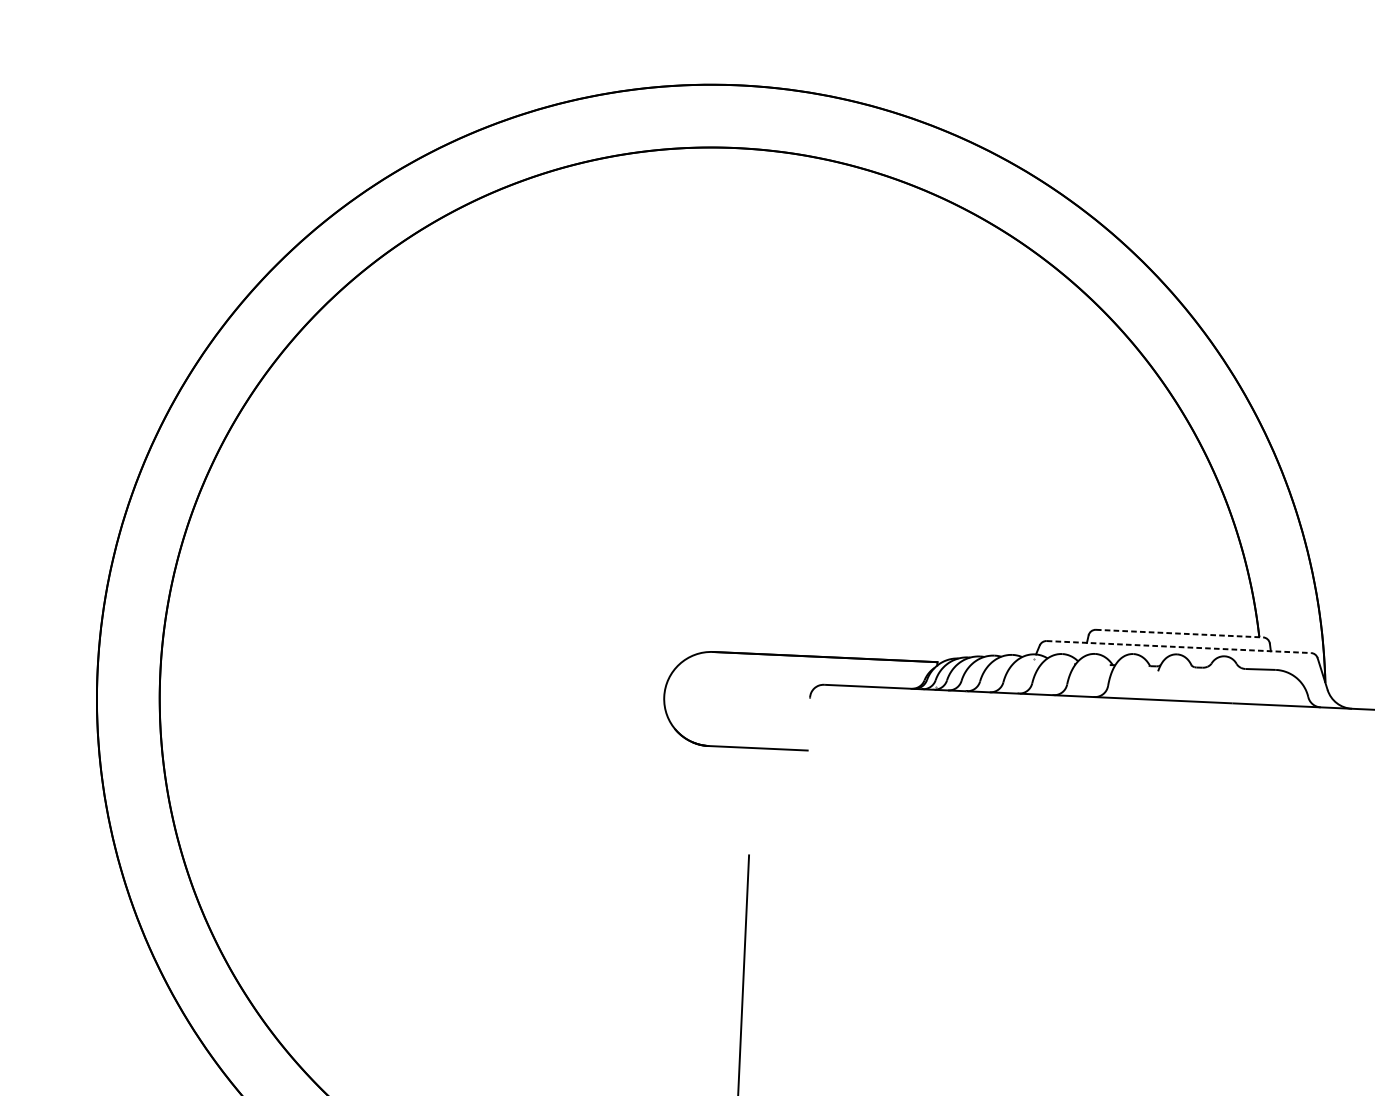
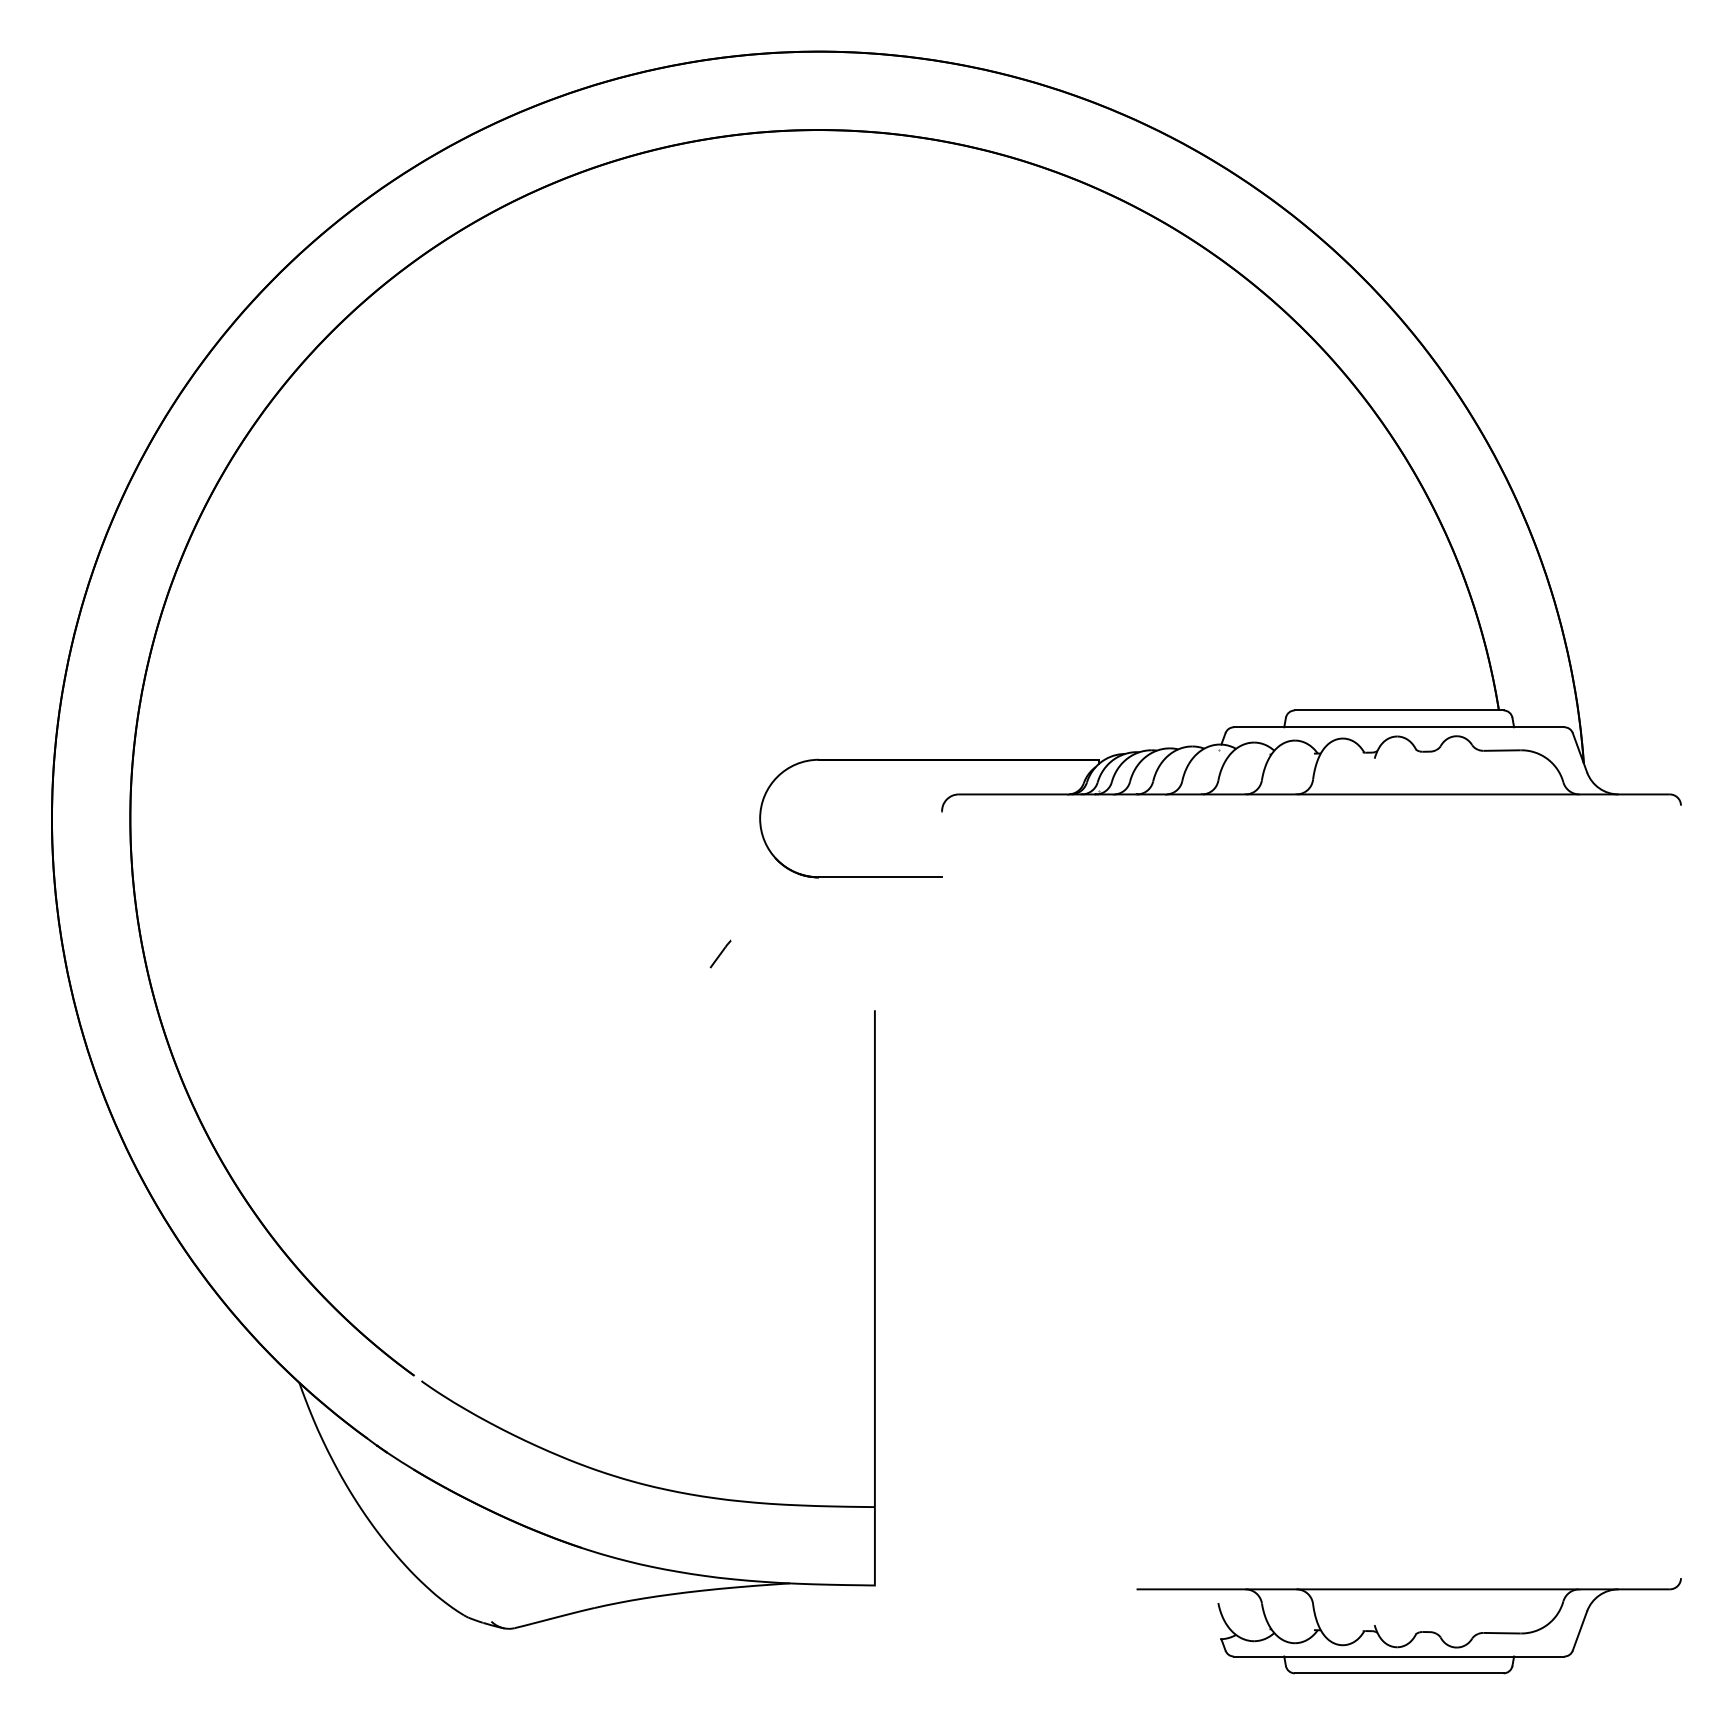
line: (1179, 633) -> (1399, 710), dashed -> solid
line: (1179, 647) -> (1399, 727), dashed -> solid
line: (627, 803) -> (720, 953), added

